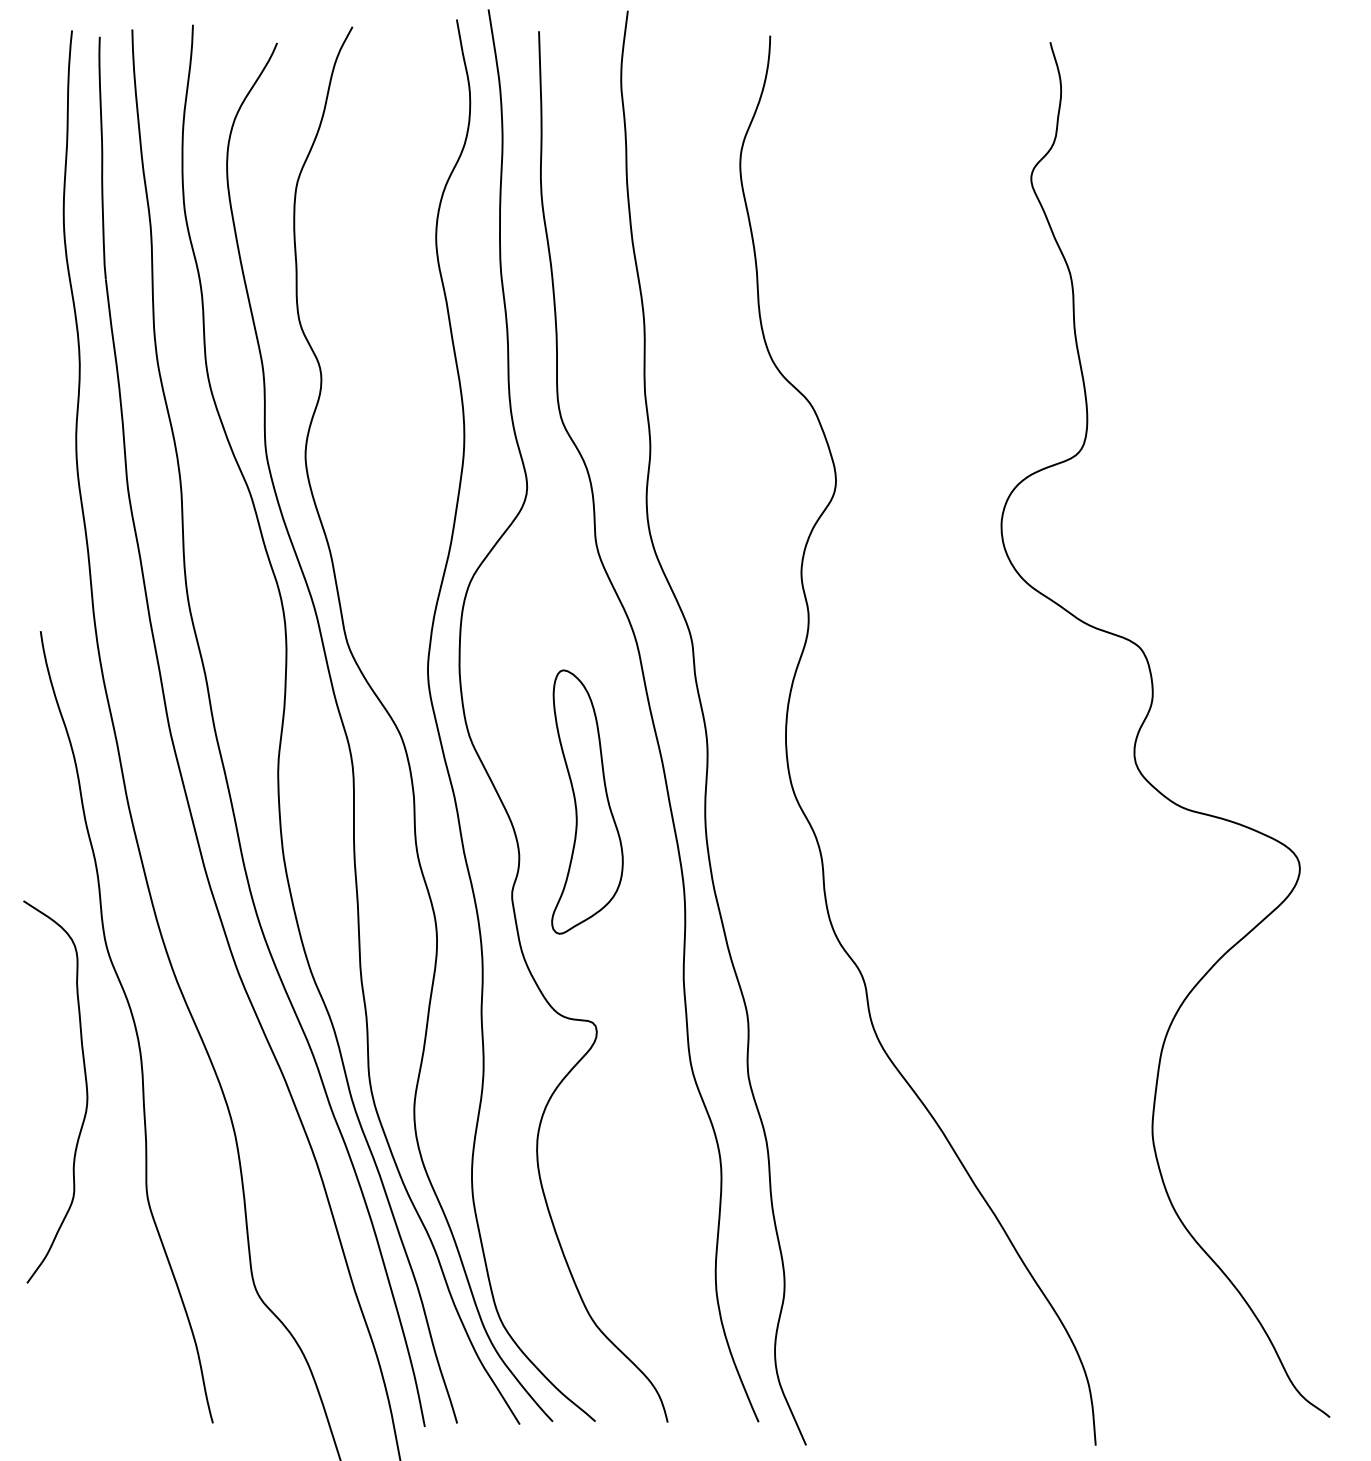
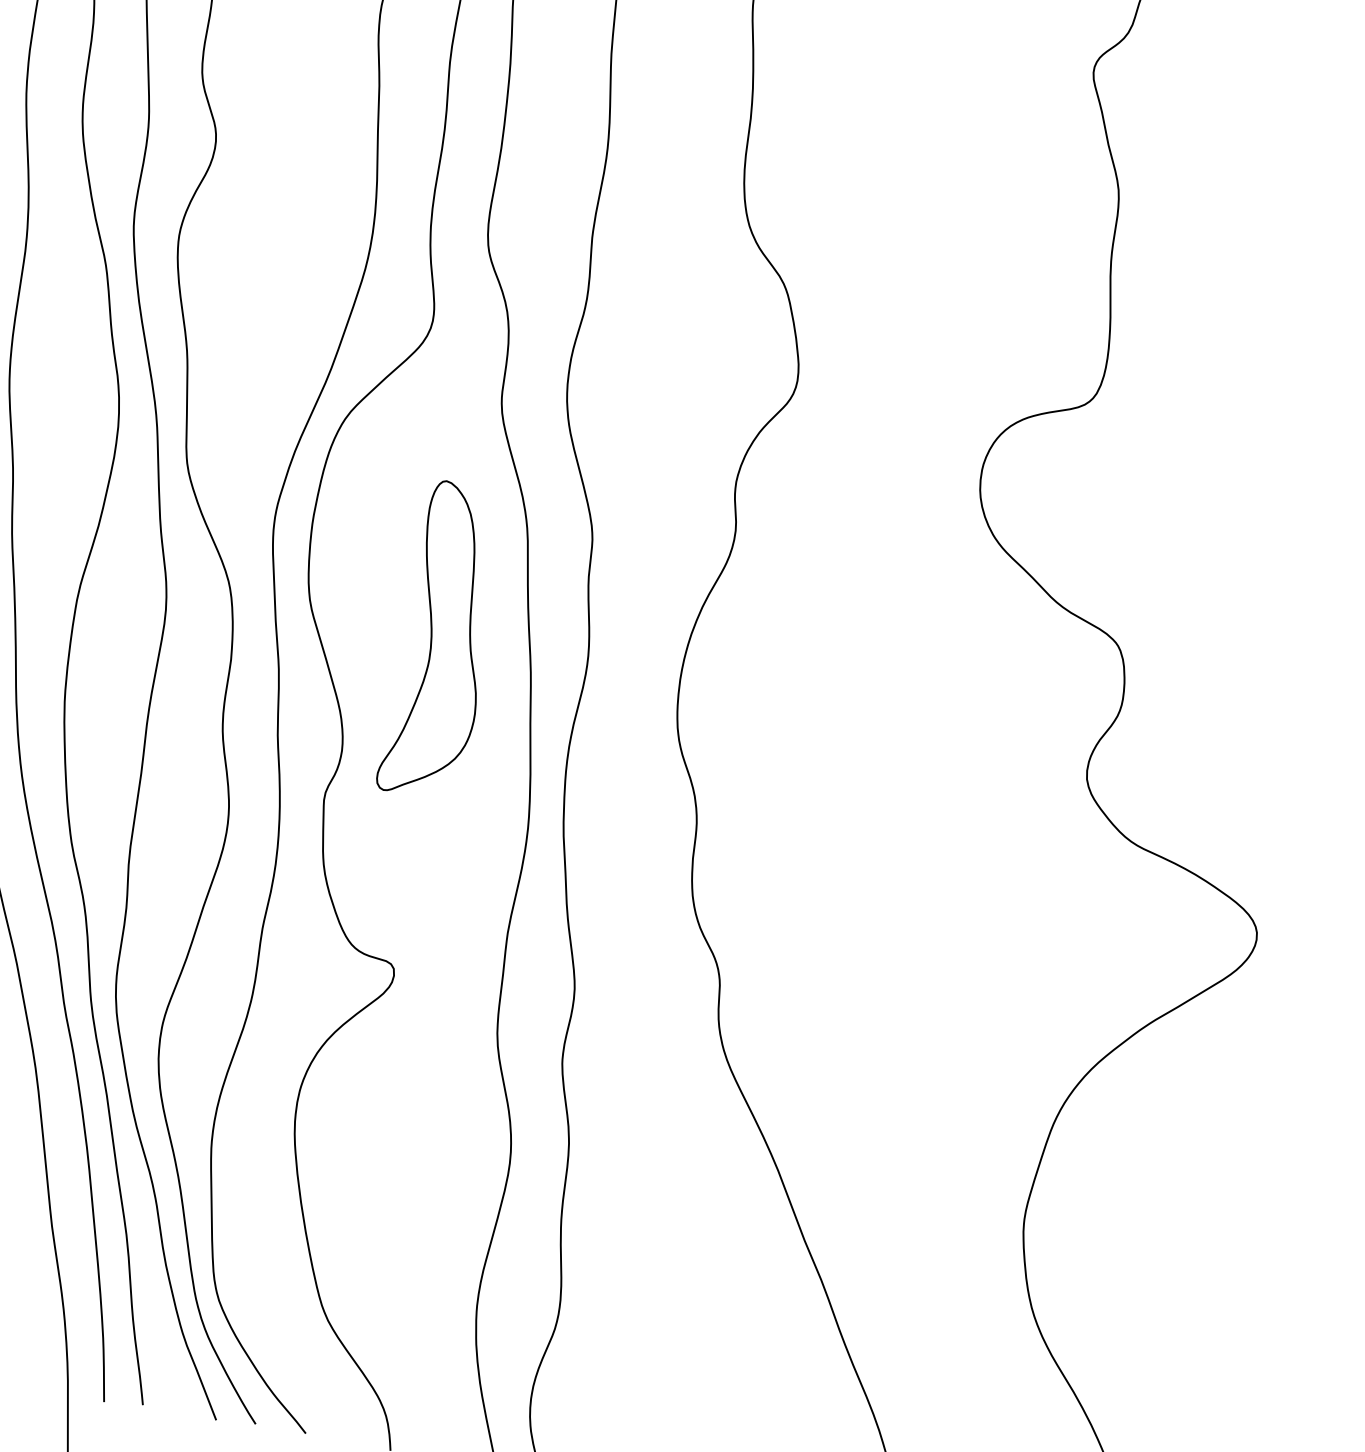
part: (587, 801) -> (445, 640), moved

